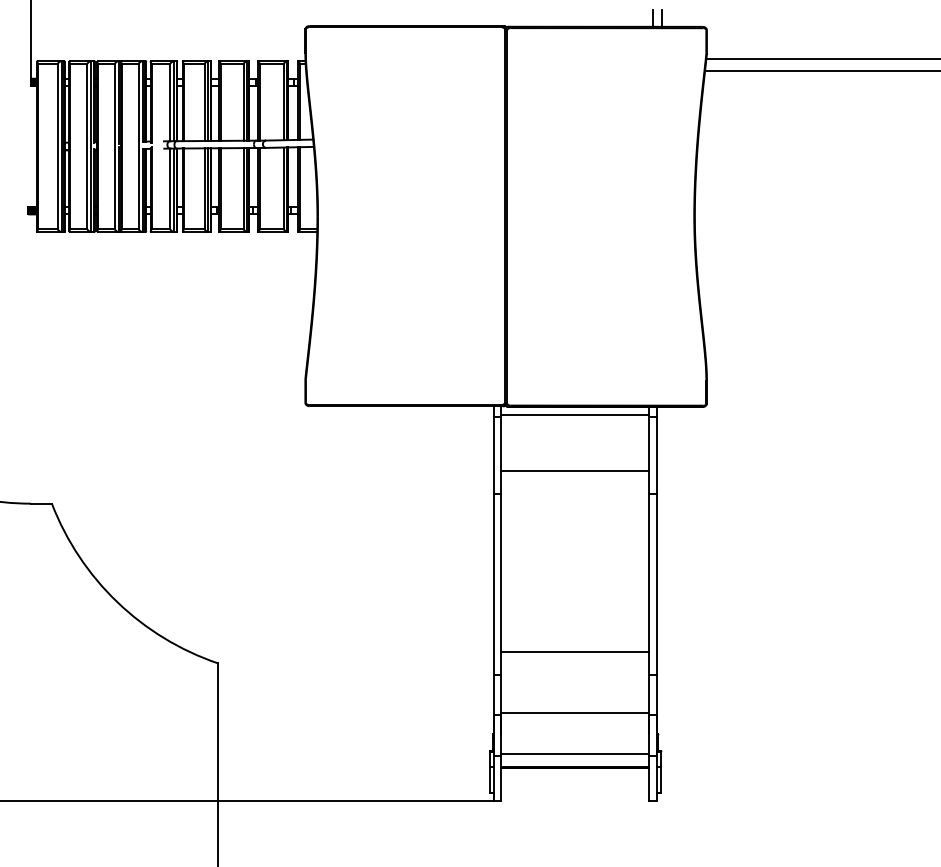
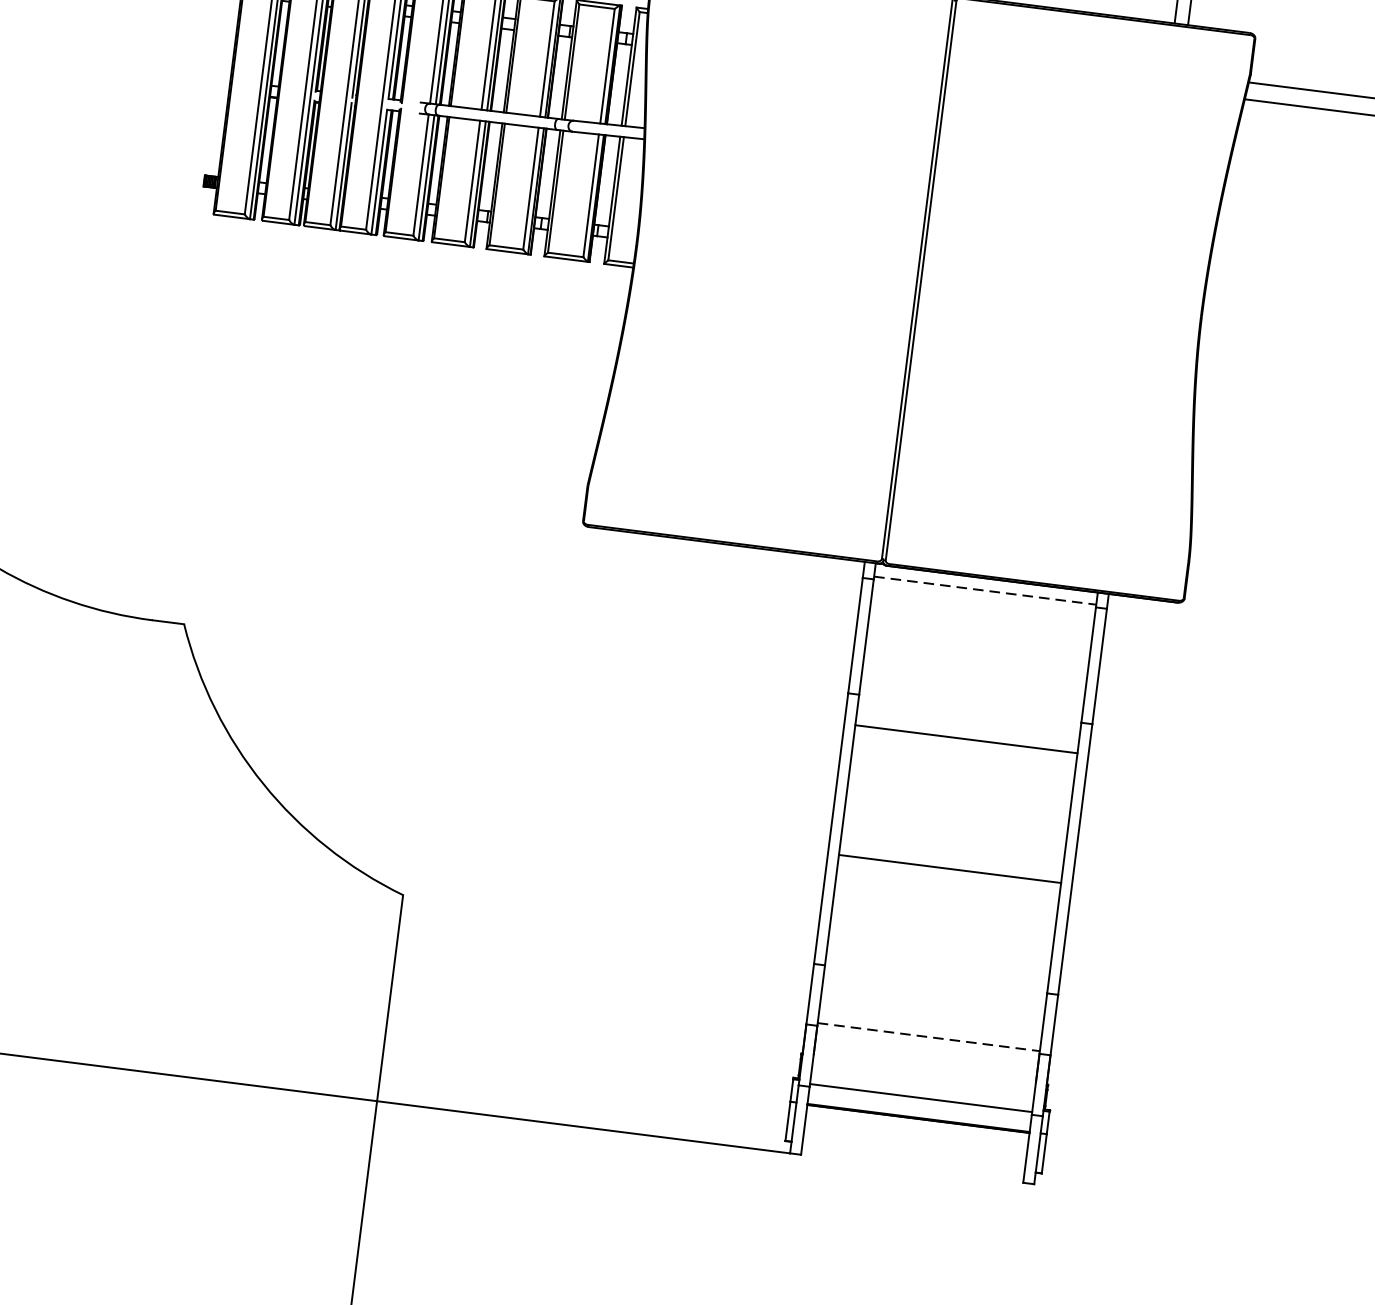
line: (575, 415) -> (985, 591), solid -> dashed
line: (575, 471) -> (966, 739), moved
line: (575, 651) -> (950, 868), moved
line: (575, 713) -> (929, 1037), solid -> dashed

